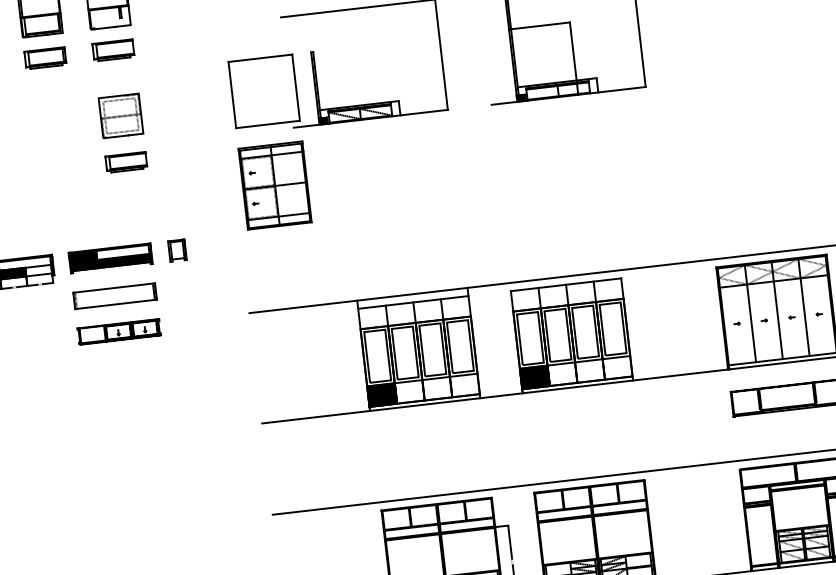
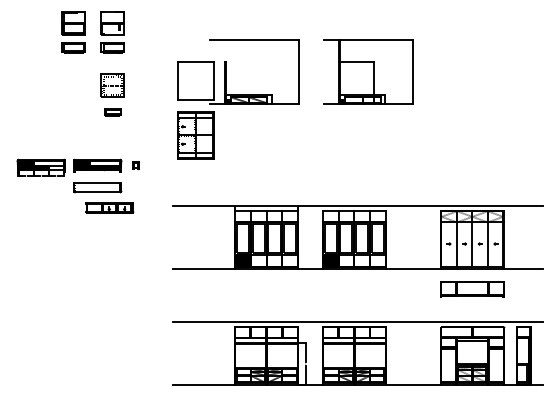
part: (125, 162) -> (112, 112), size x0.7
part: (176, 250) -> (135, 165), size x0.6
part: (118, 331) -> (109, 207), moved

